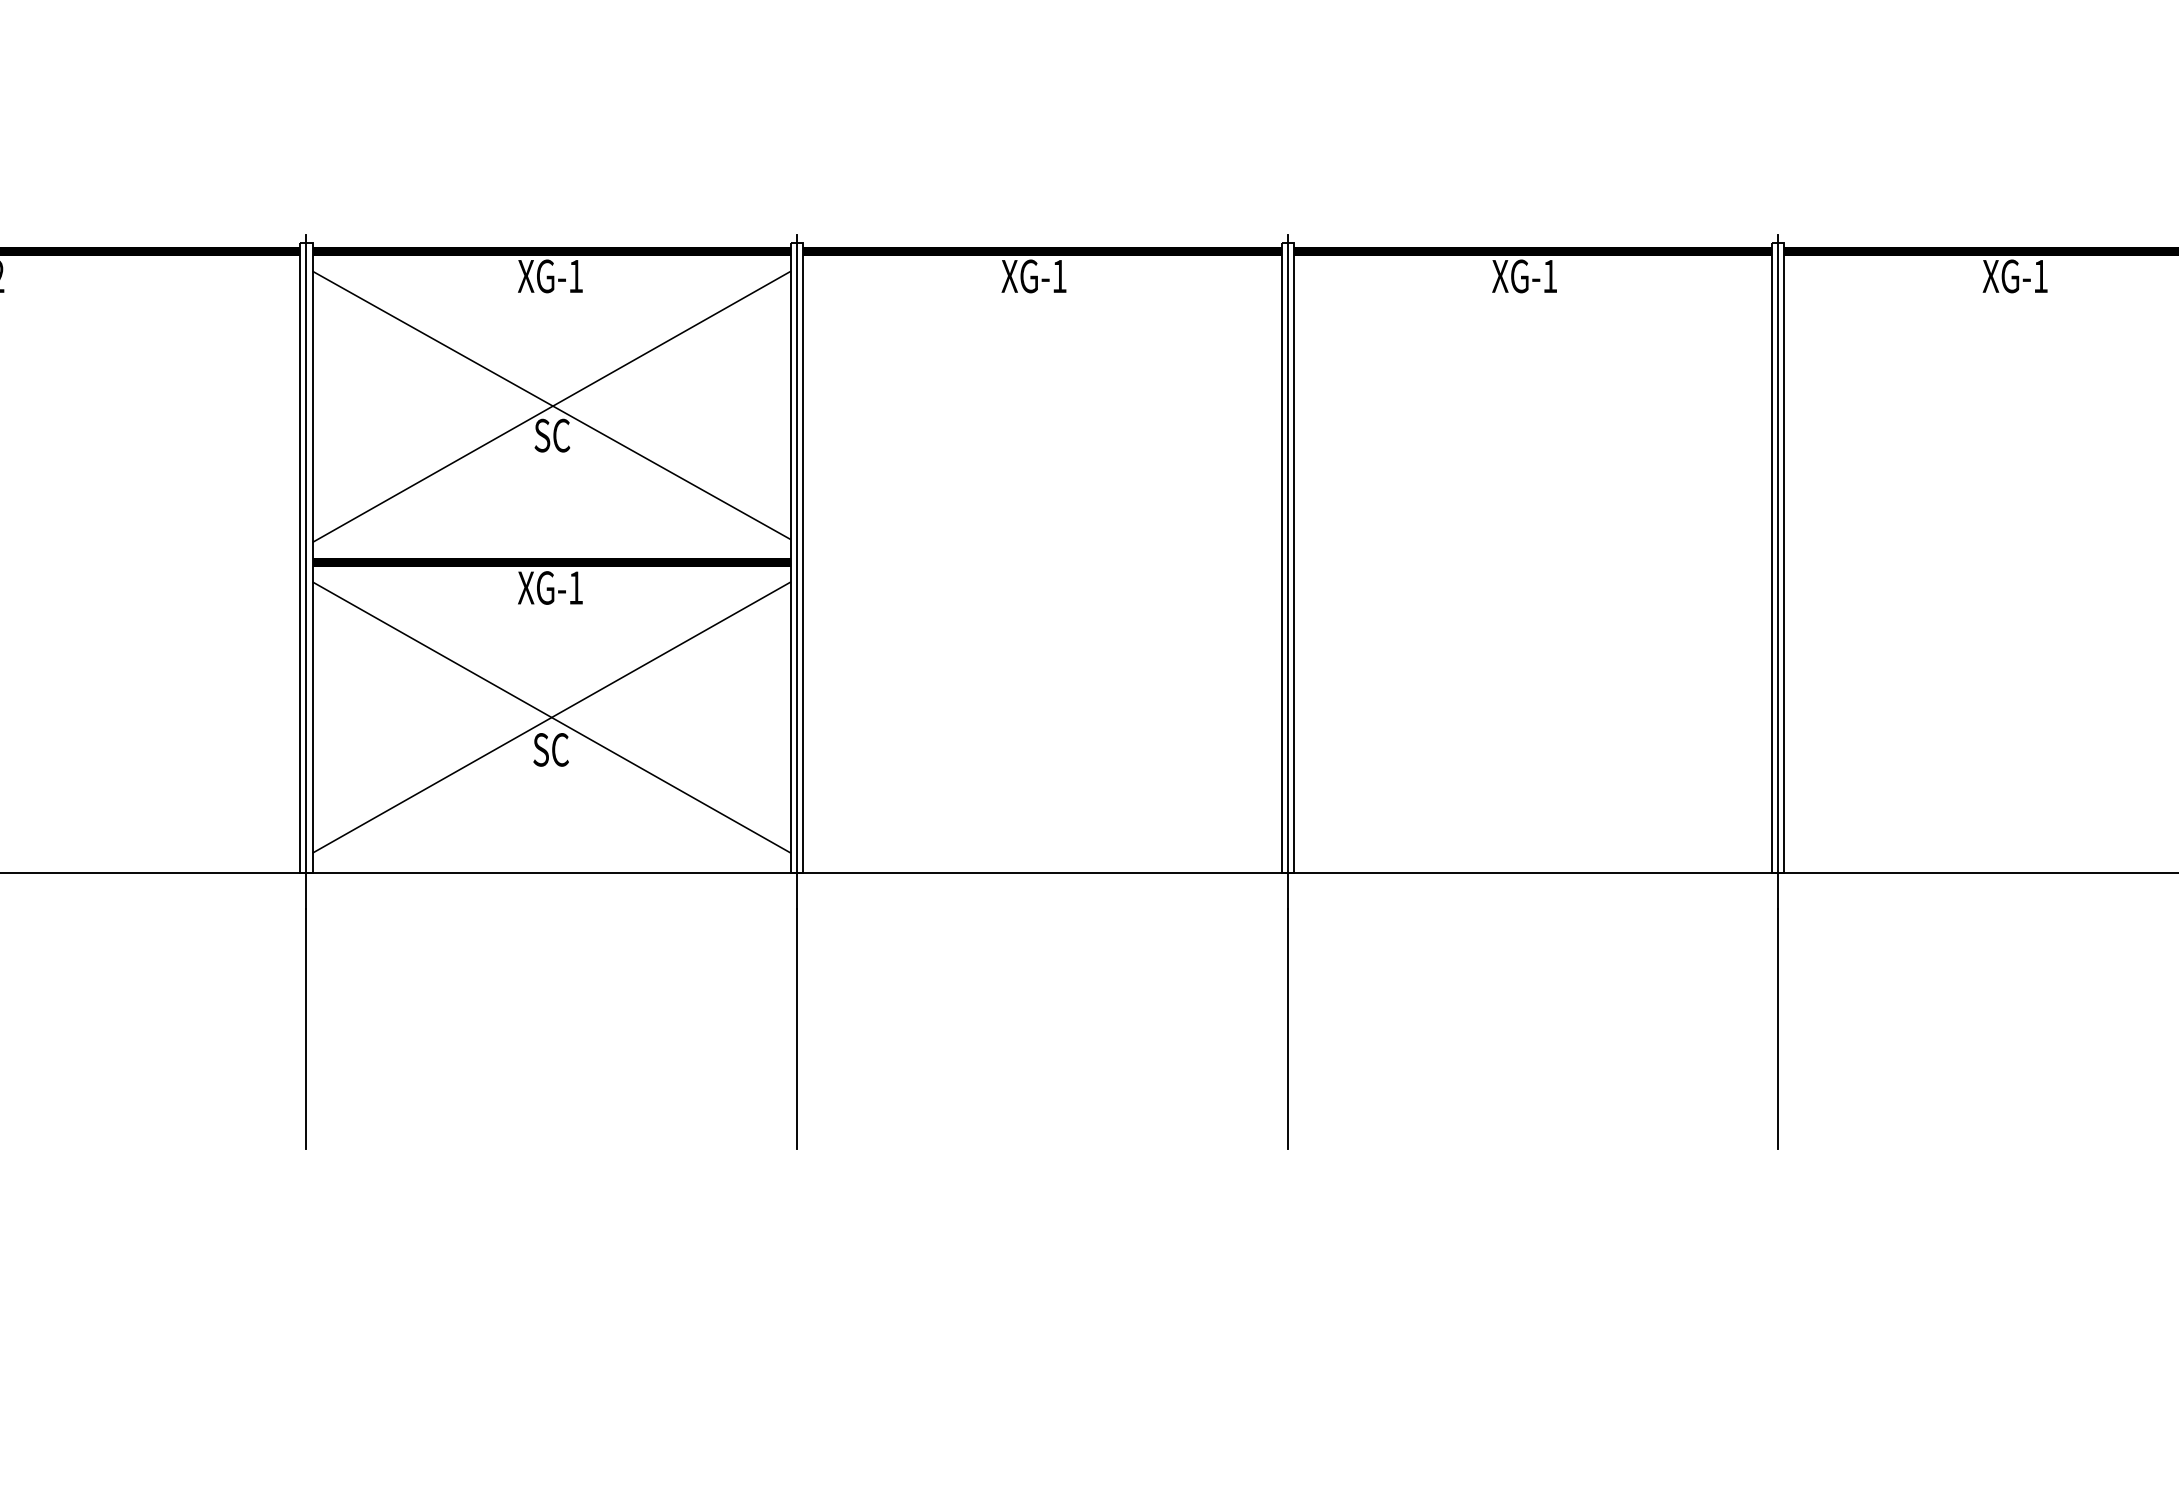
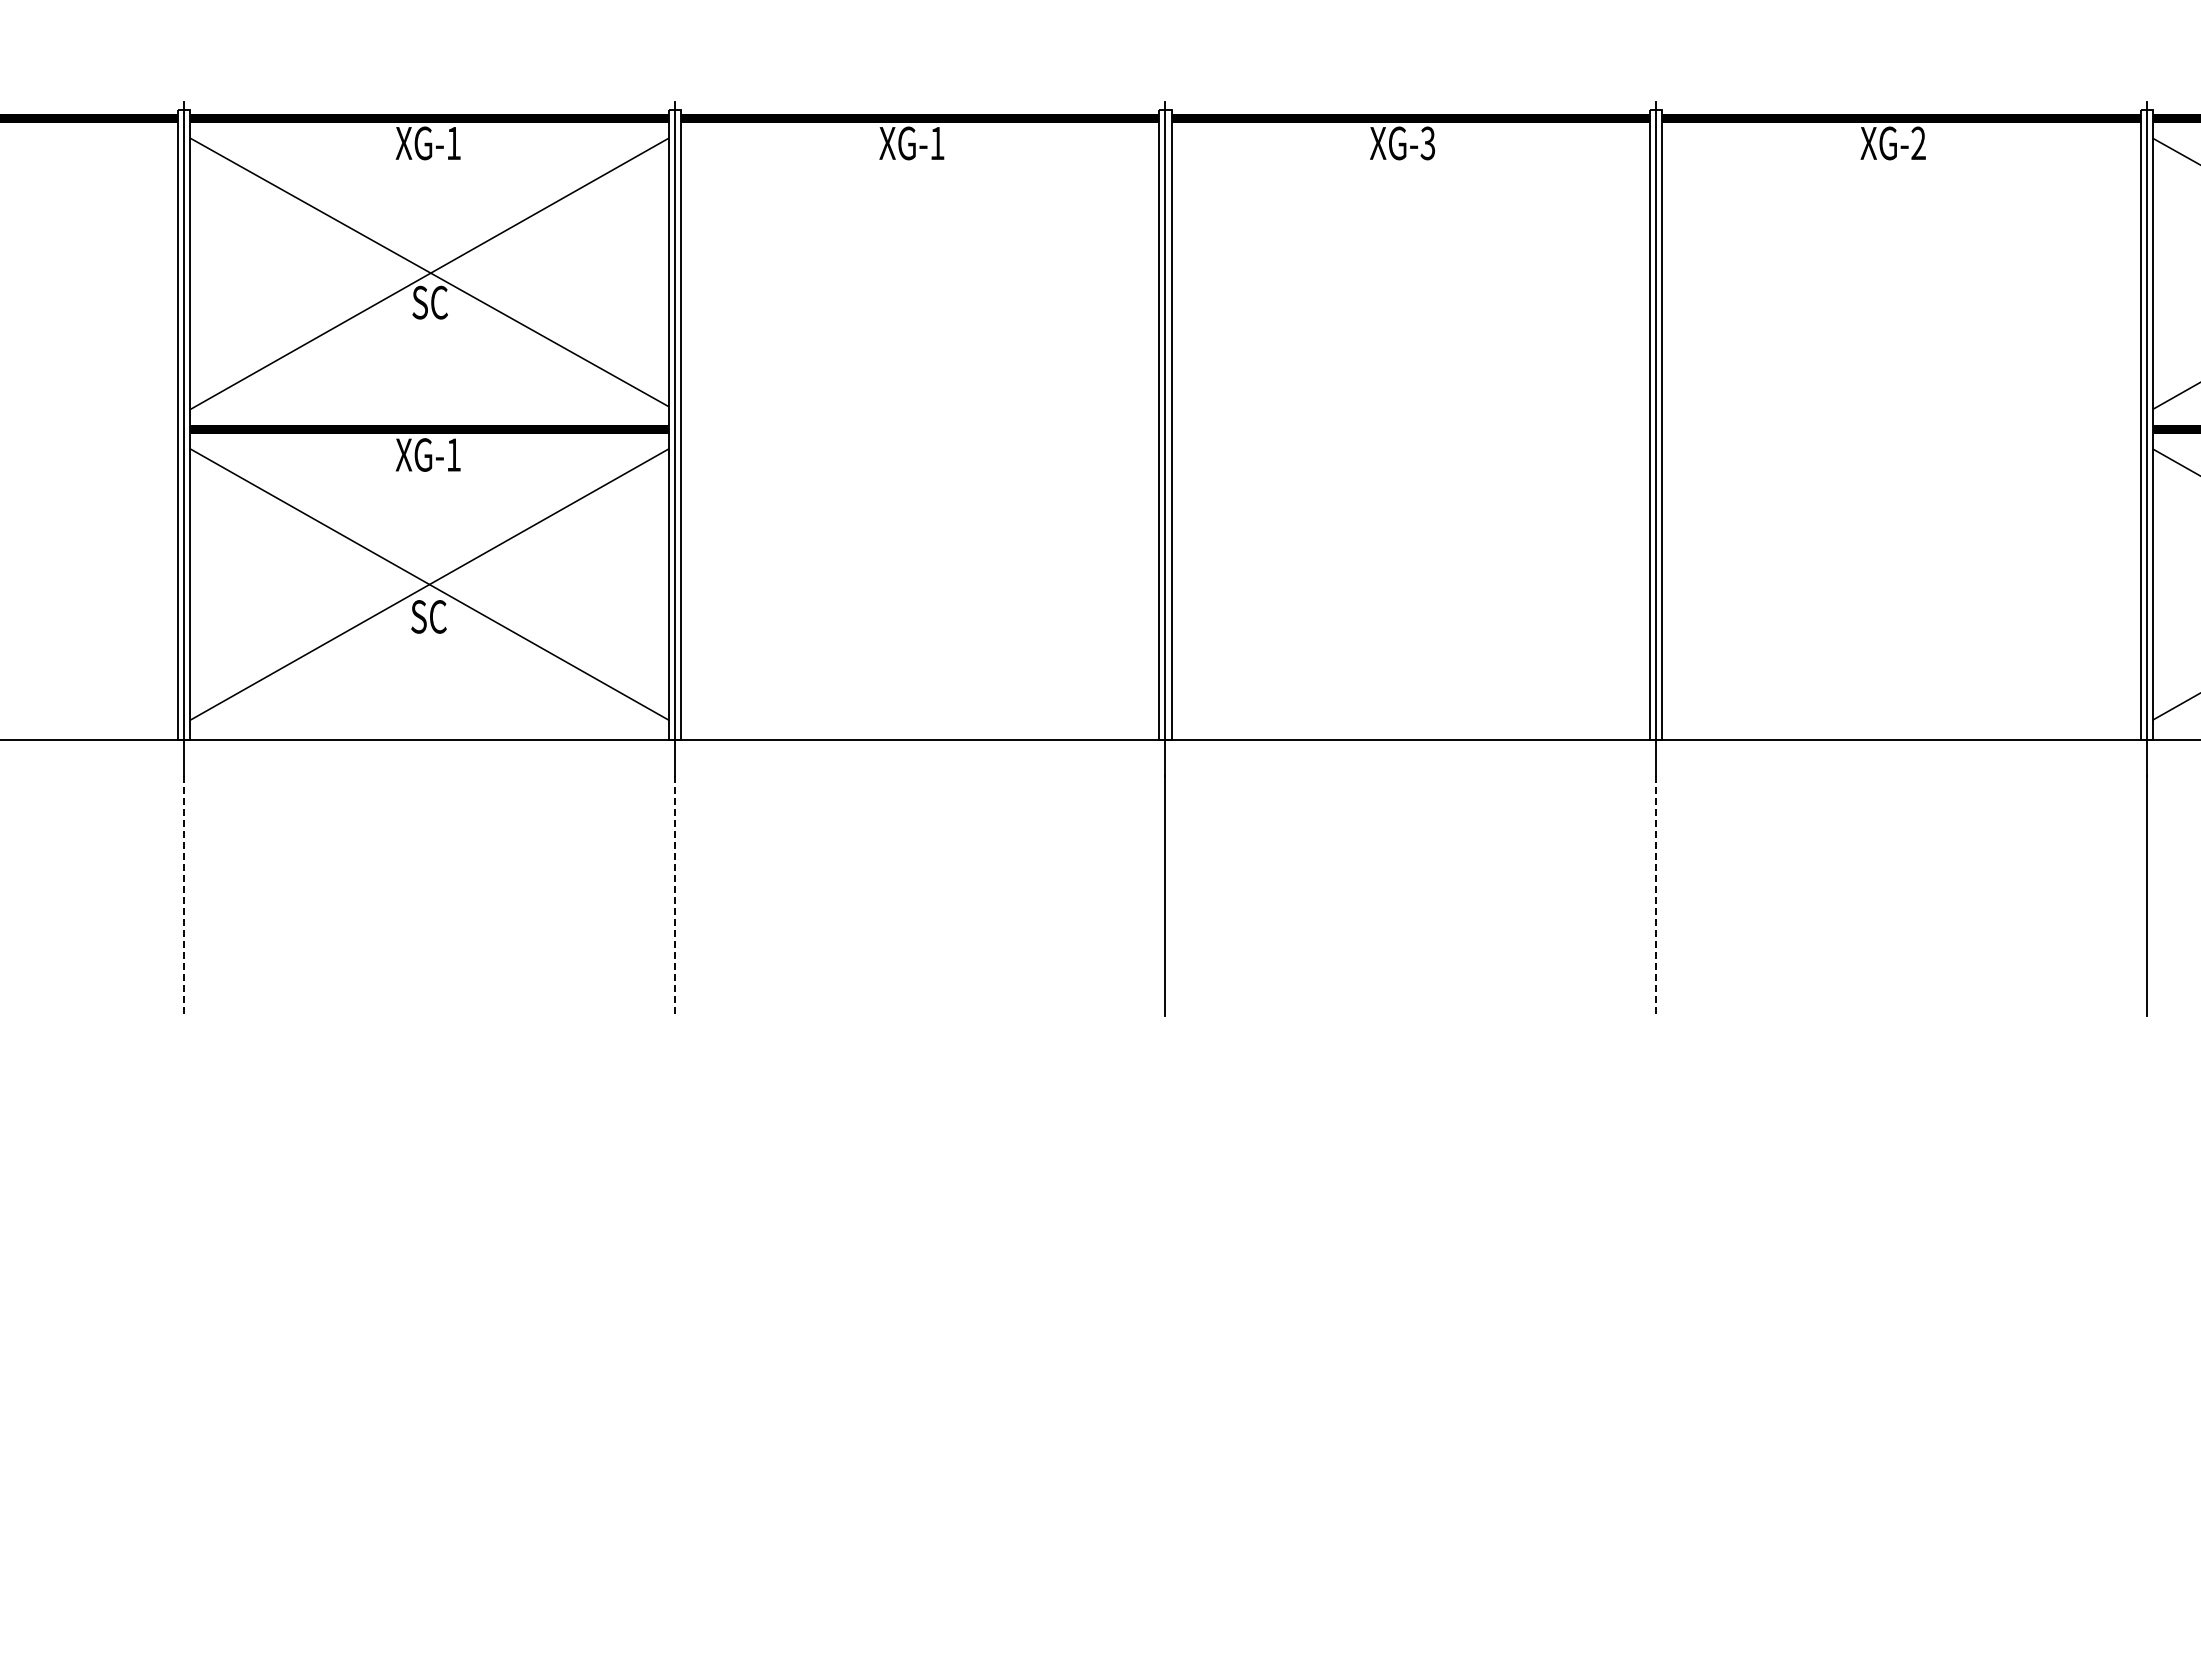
text: (2040, 275) -> (1918, 142), XG-1 -> XG-2
text: (1549, 276) -> (1427, 143), XG-1 -> XG-3
line: (306, 1028) -> (184, 895), solid -> dashed
line: (796, 1028) -> (674, 895), solid -> dashed
line: (1778, 1028) -> (1656, 895), solid -> dashed

